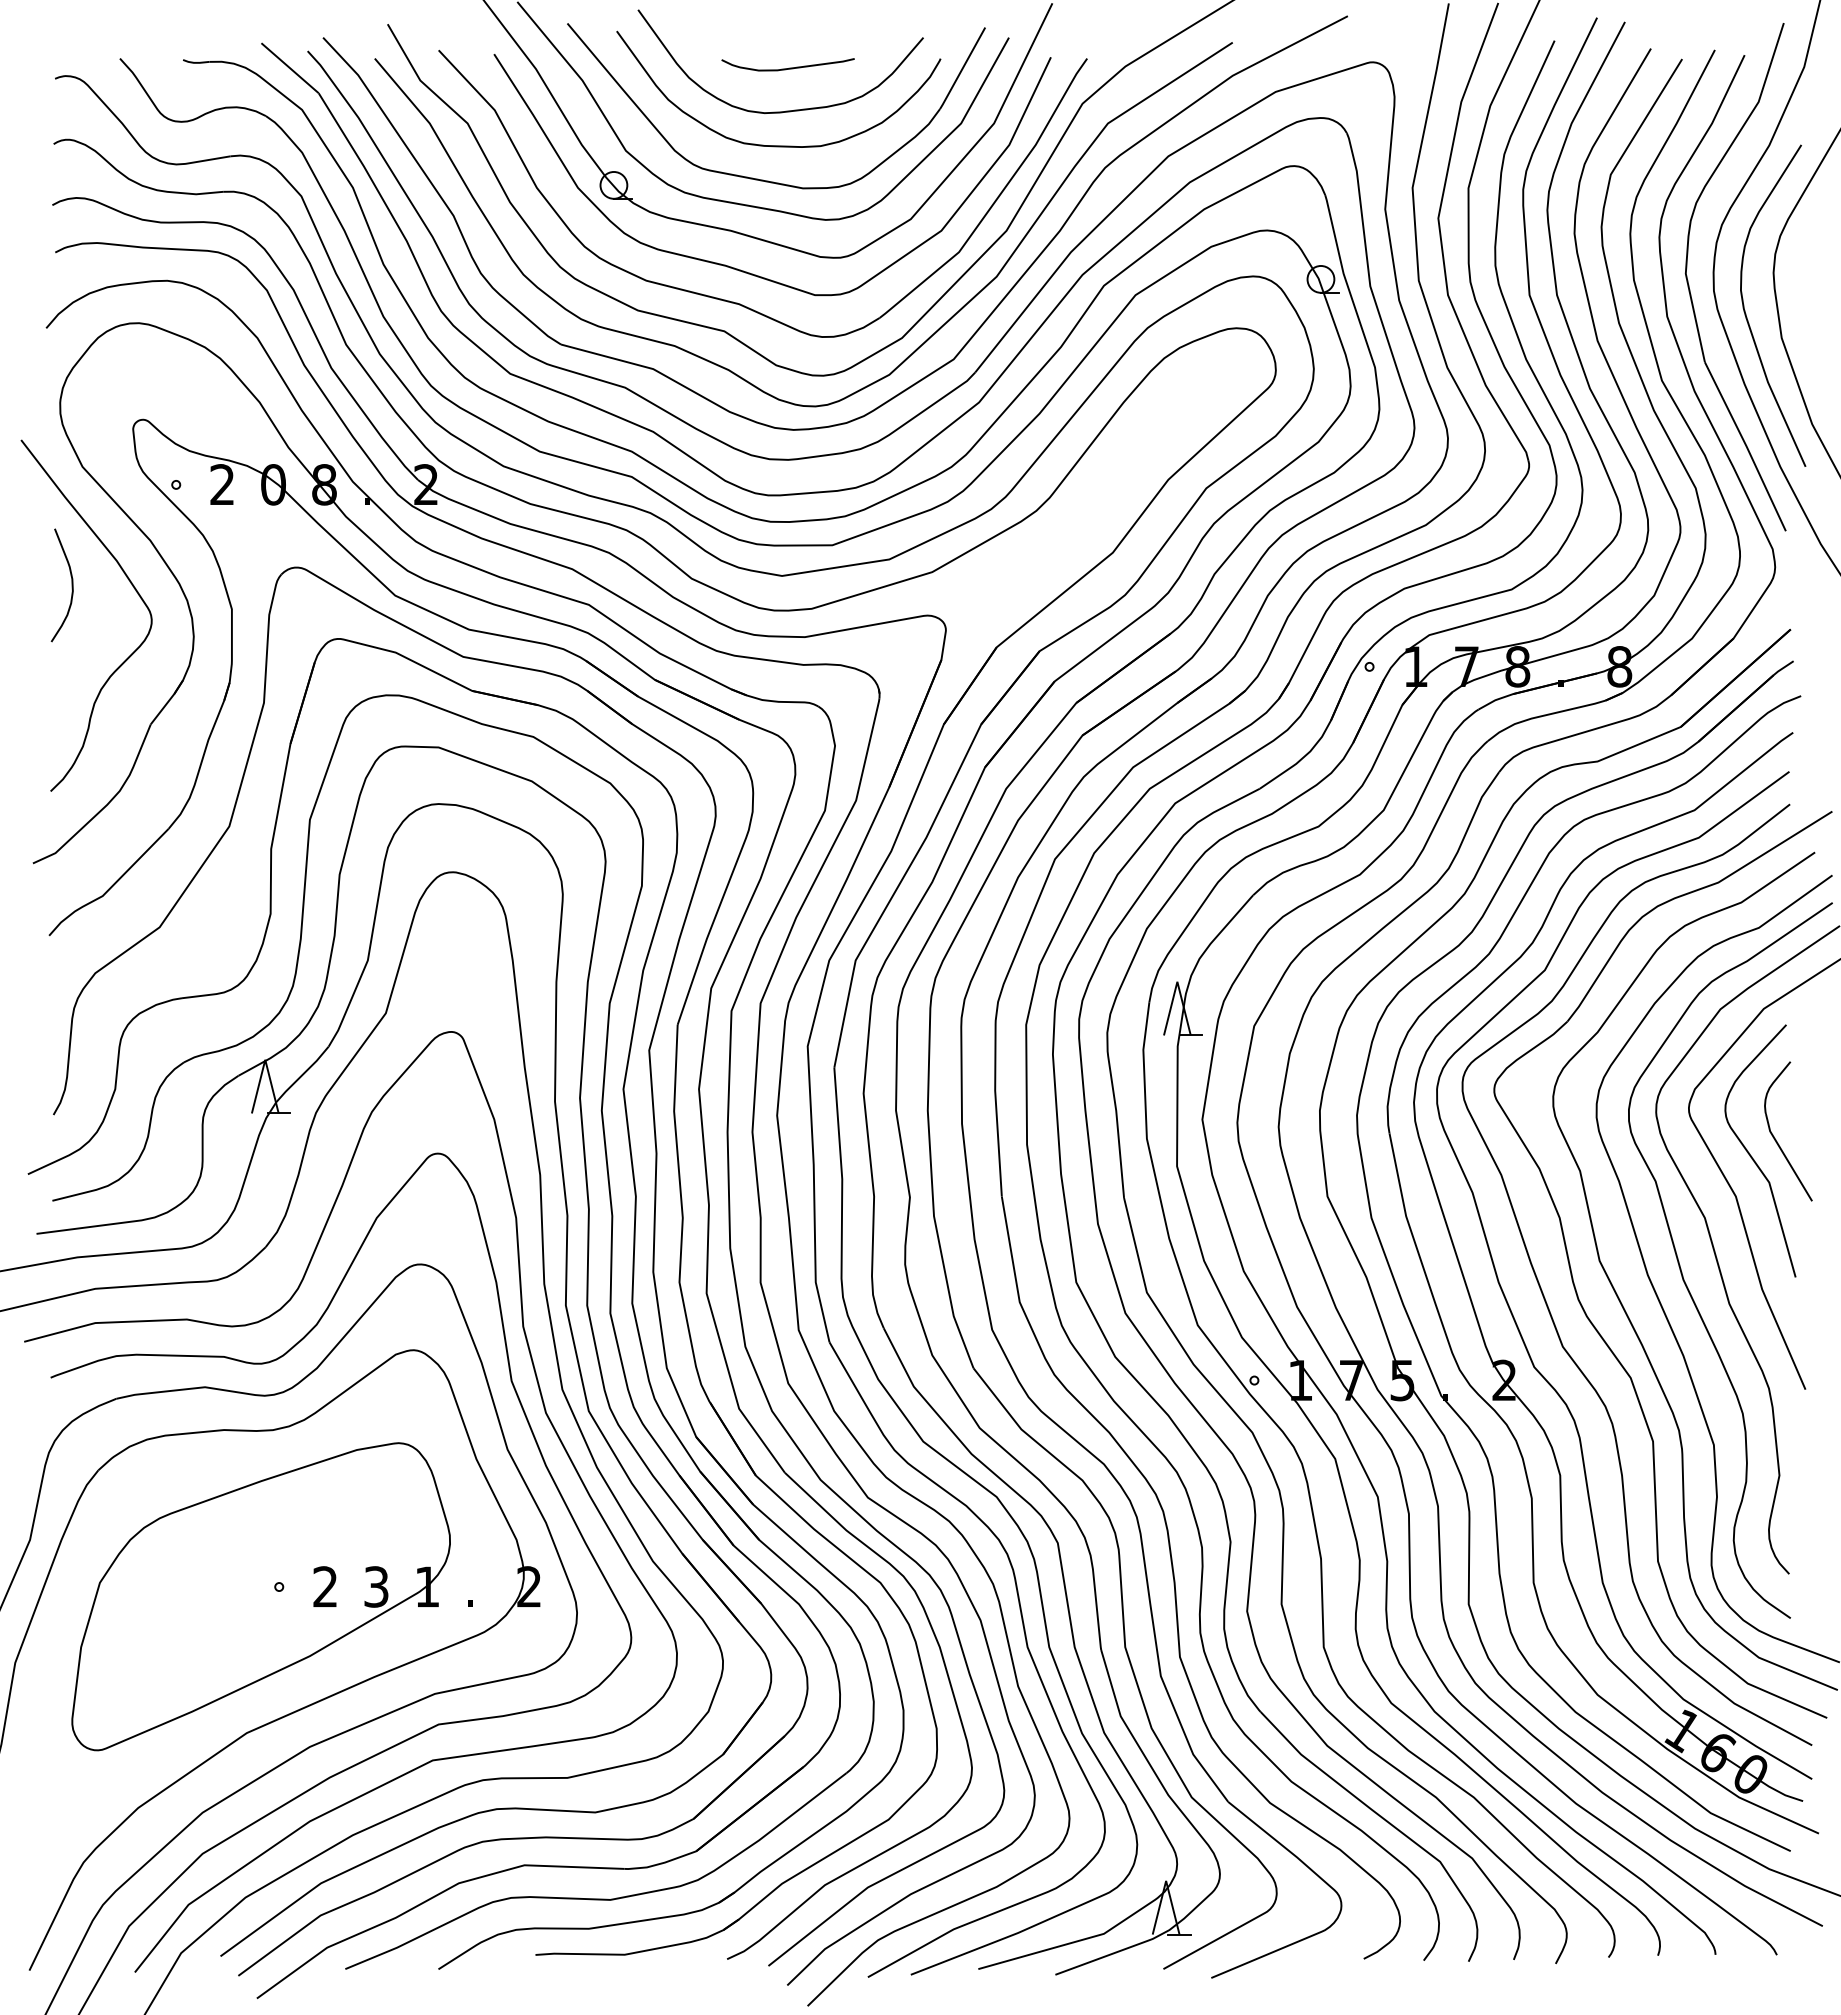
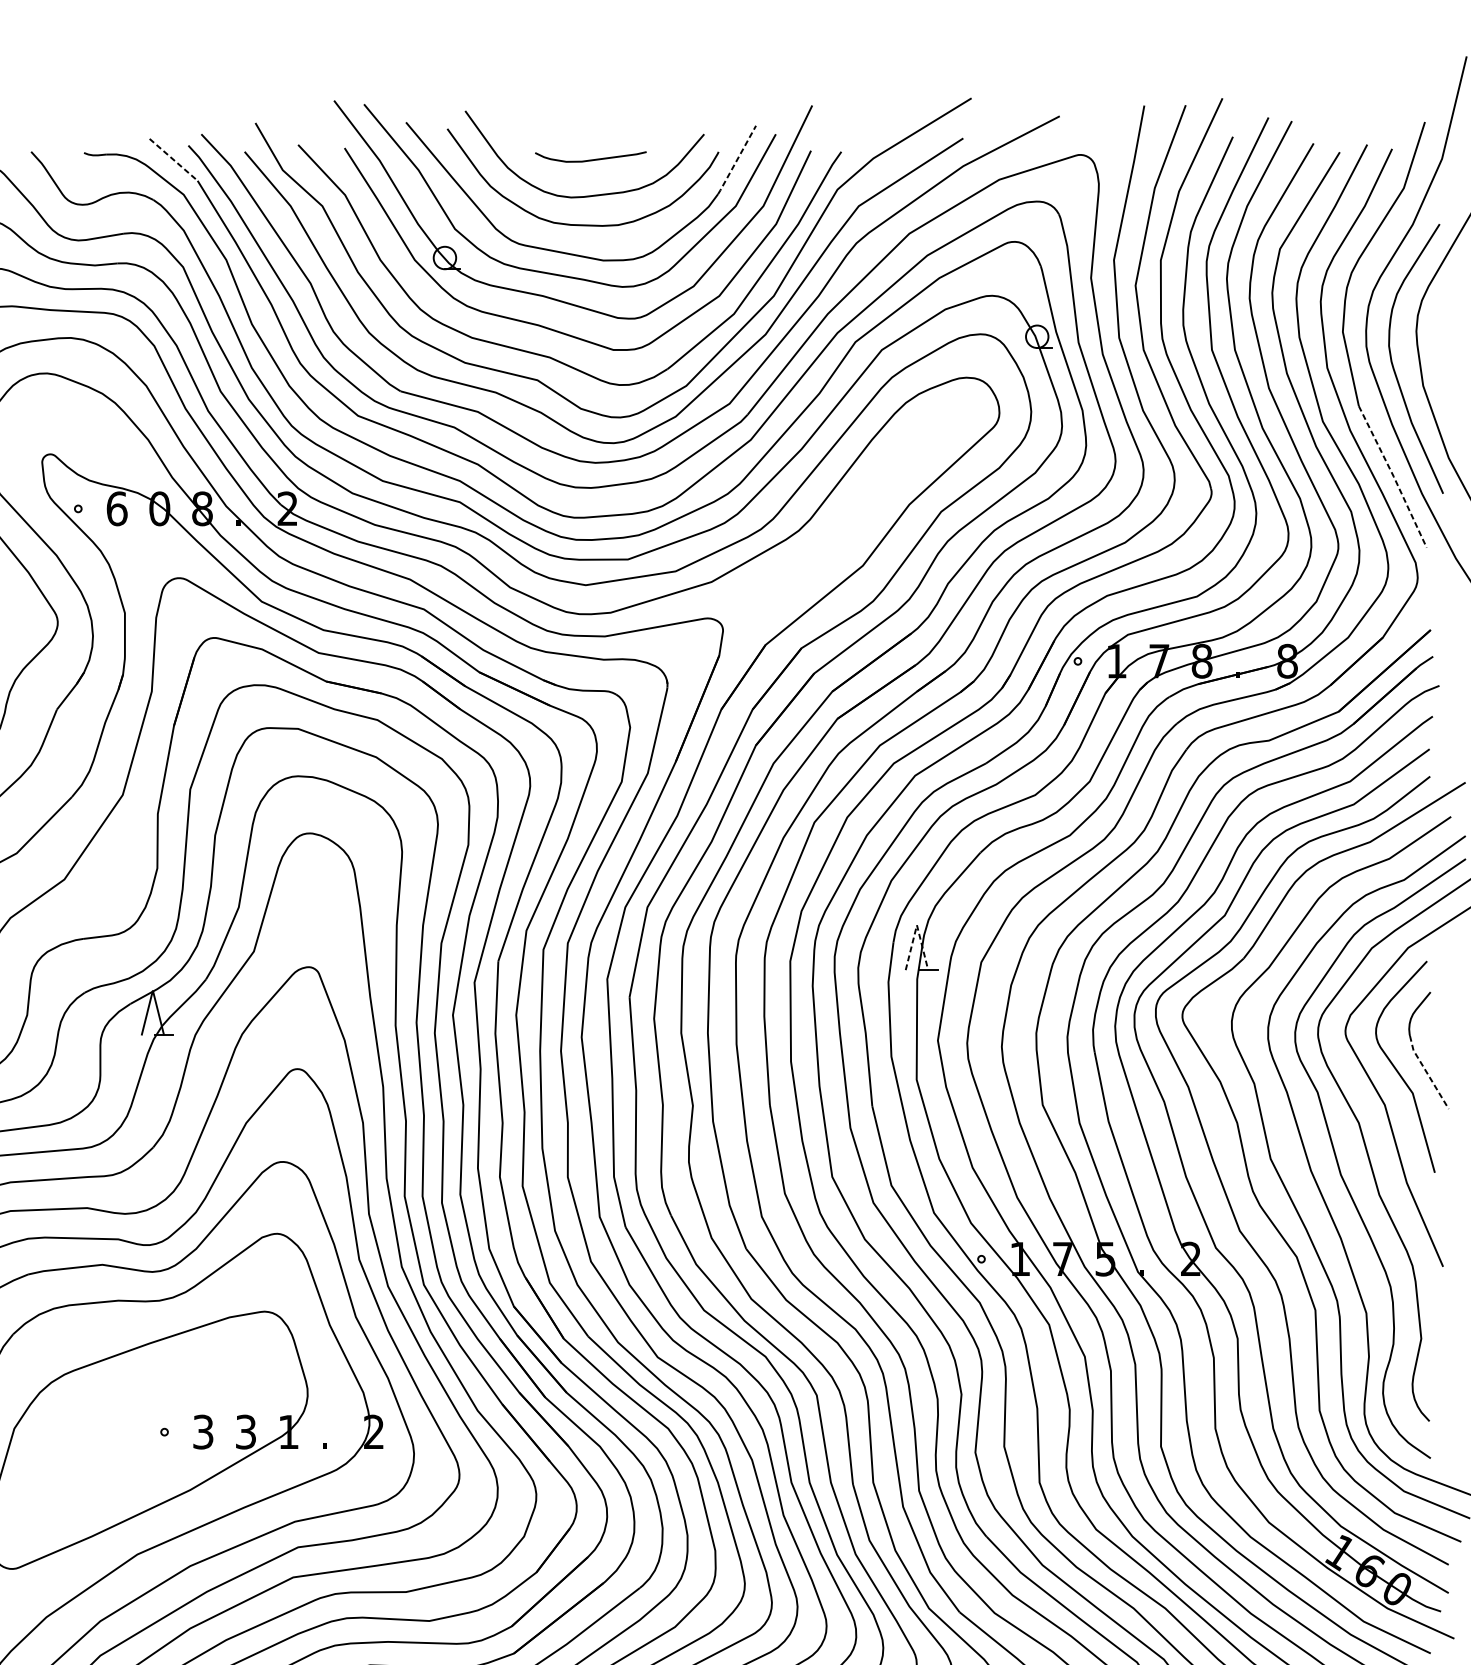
line: (290, 68) -> (174, 160), solid -> dashed
line: (962, 68) -> (736, 160), solid -> dashed
line: (1746, 446) -> (1393, 476), solid -> dashed
text: (222, 484) -> (117, 508), 2 -> 6
line: (1177, 981) -> (917, 924), solid -> dashed
line: (1786, 1158) -> (1427, 1073), solid -> dashed
text: (325, 1586) -> (203, 1431), 2 -> 3

